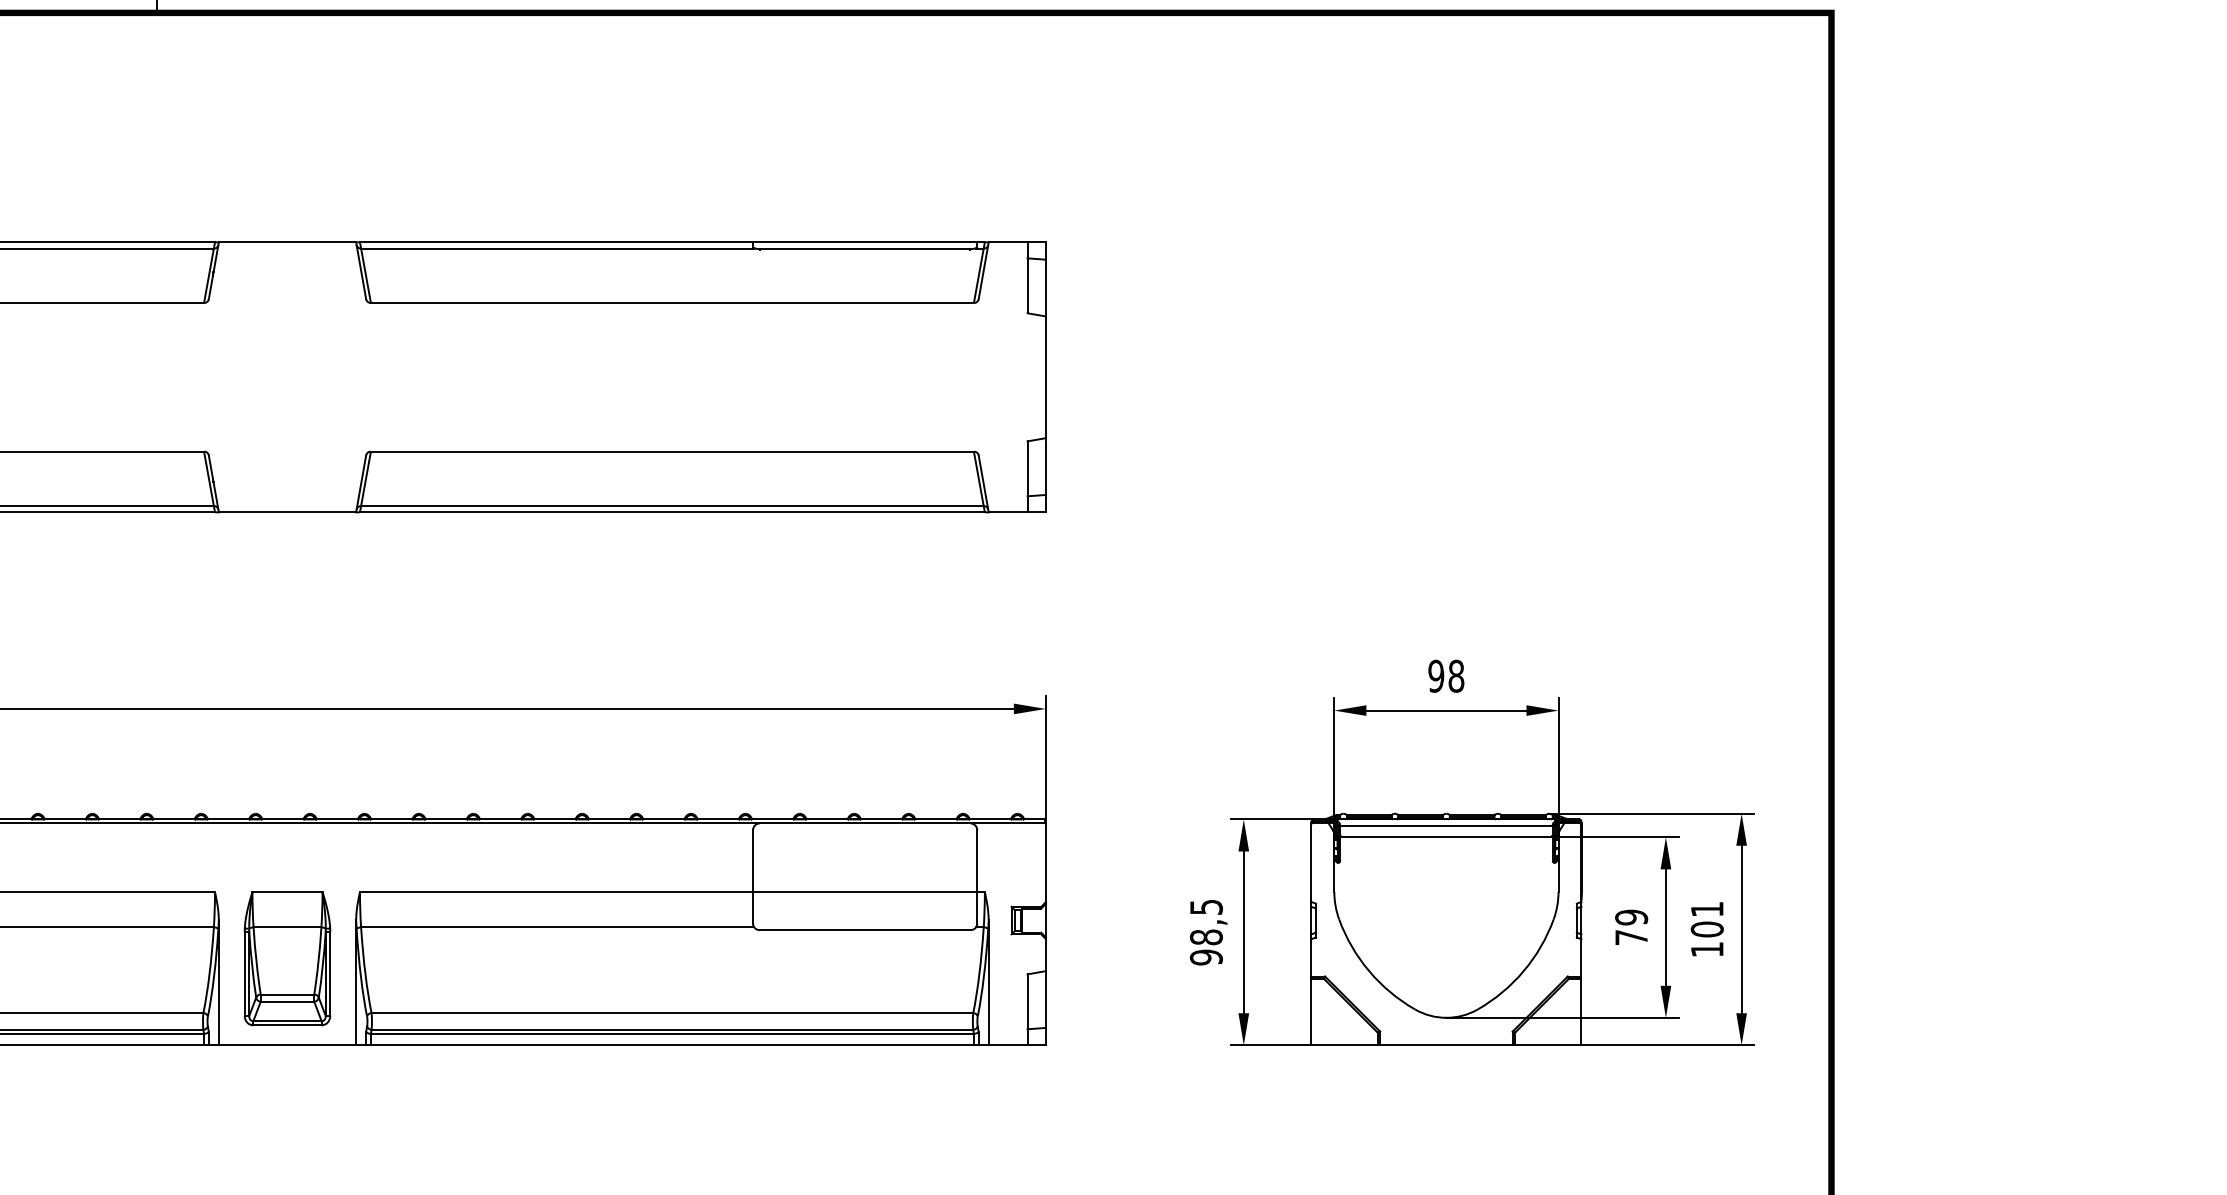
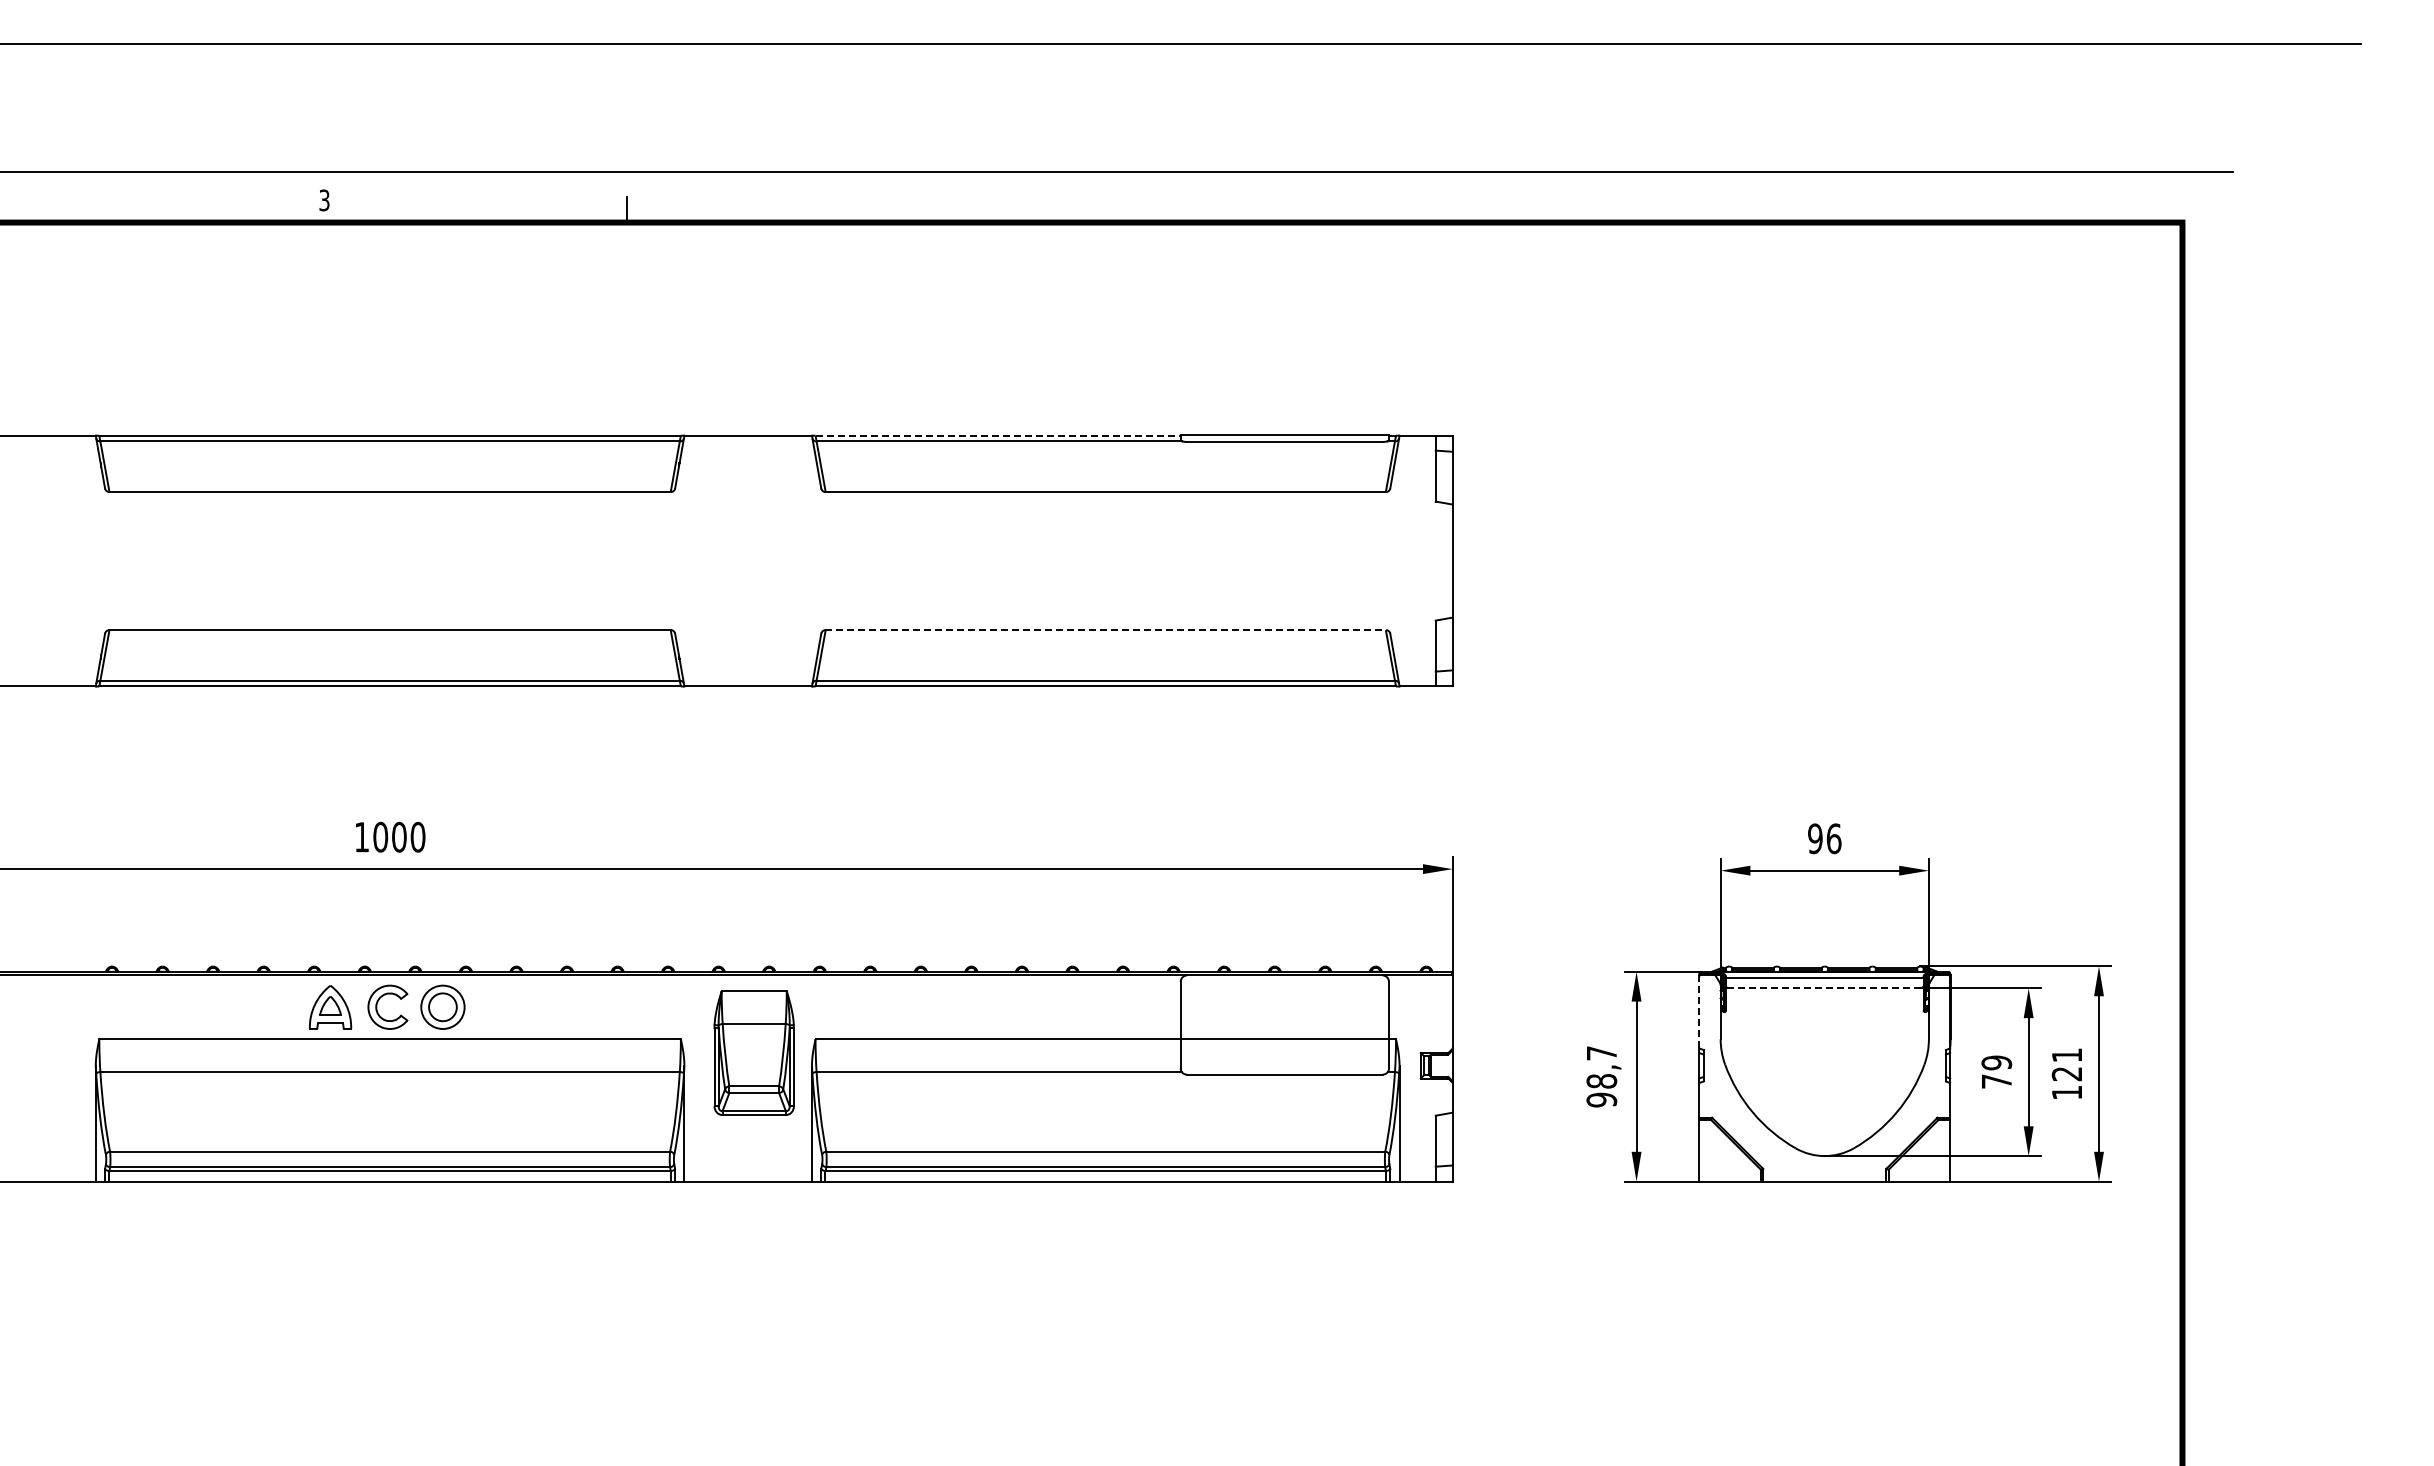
line: (556, 242) -> (998, 435), solid -> dashed
line: (673, 452) -> (1106, 630), solid -> dashed
text: (1455, 675) -> (1833, 838), 98 -> 96
line: (1446, 837) -> (1824, 988), solid -> dashed
line: (1311, 862) -> (1699, 1011), solid -> dashed
text: (1207, 907) -> (1602, 1053), 98,5 -> 98,7
text: (1706, 928) -> (2066, 1073), 101 -> 121
part: (286, 957) -> (753, 1052), moved

